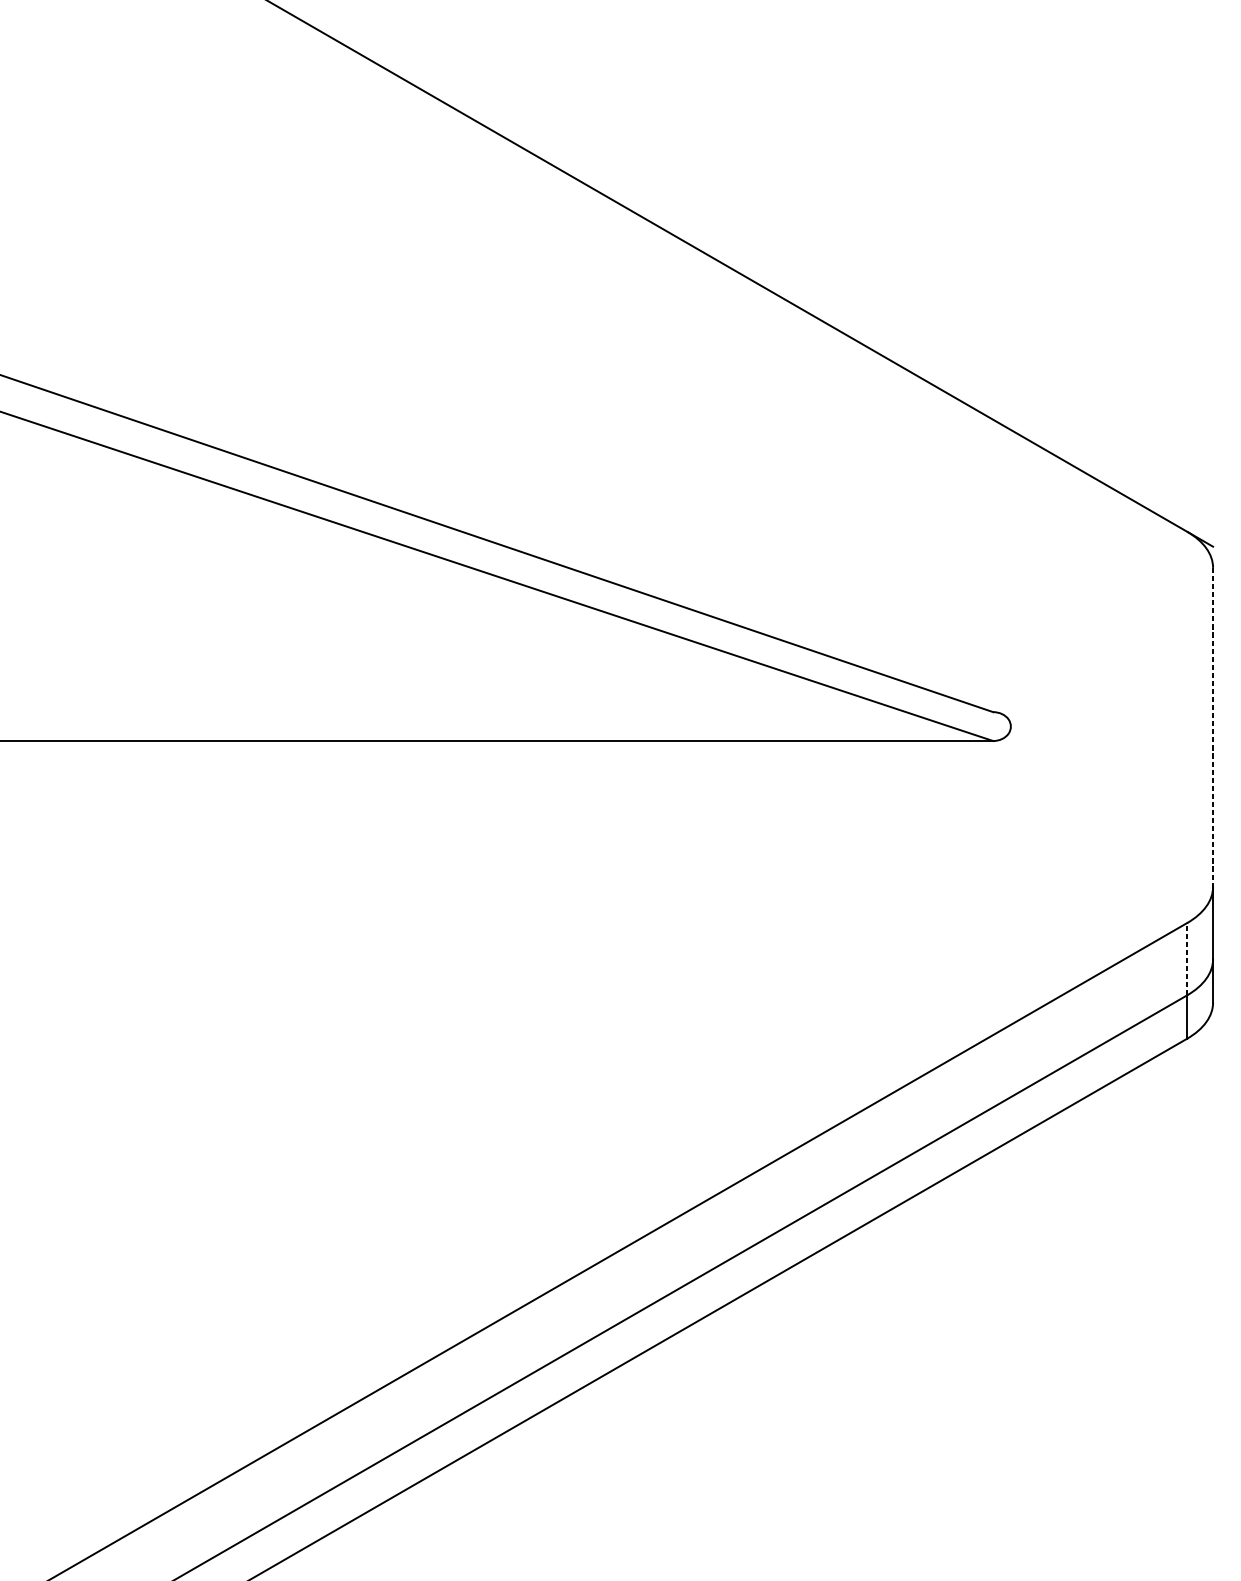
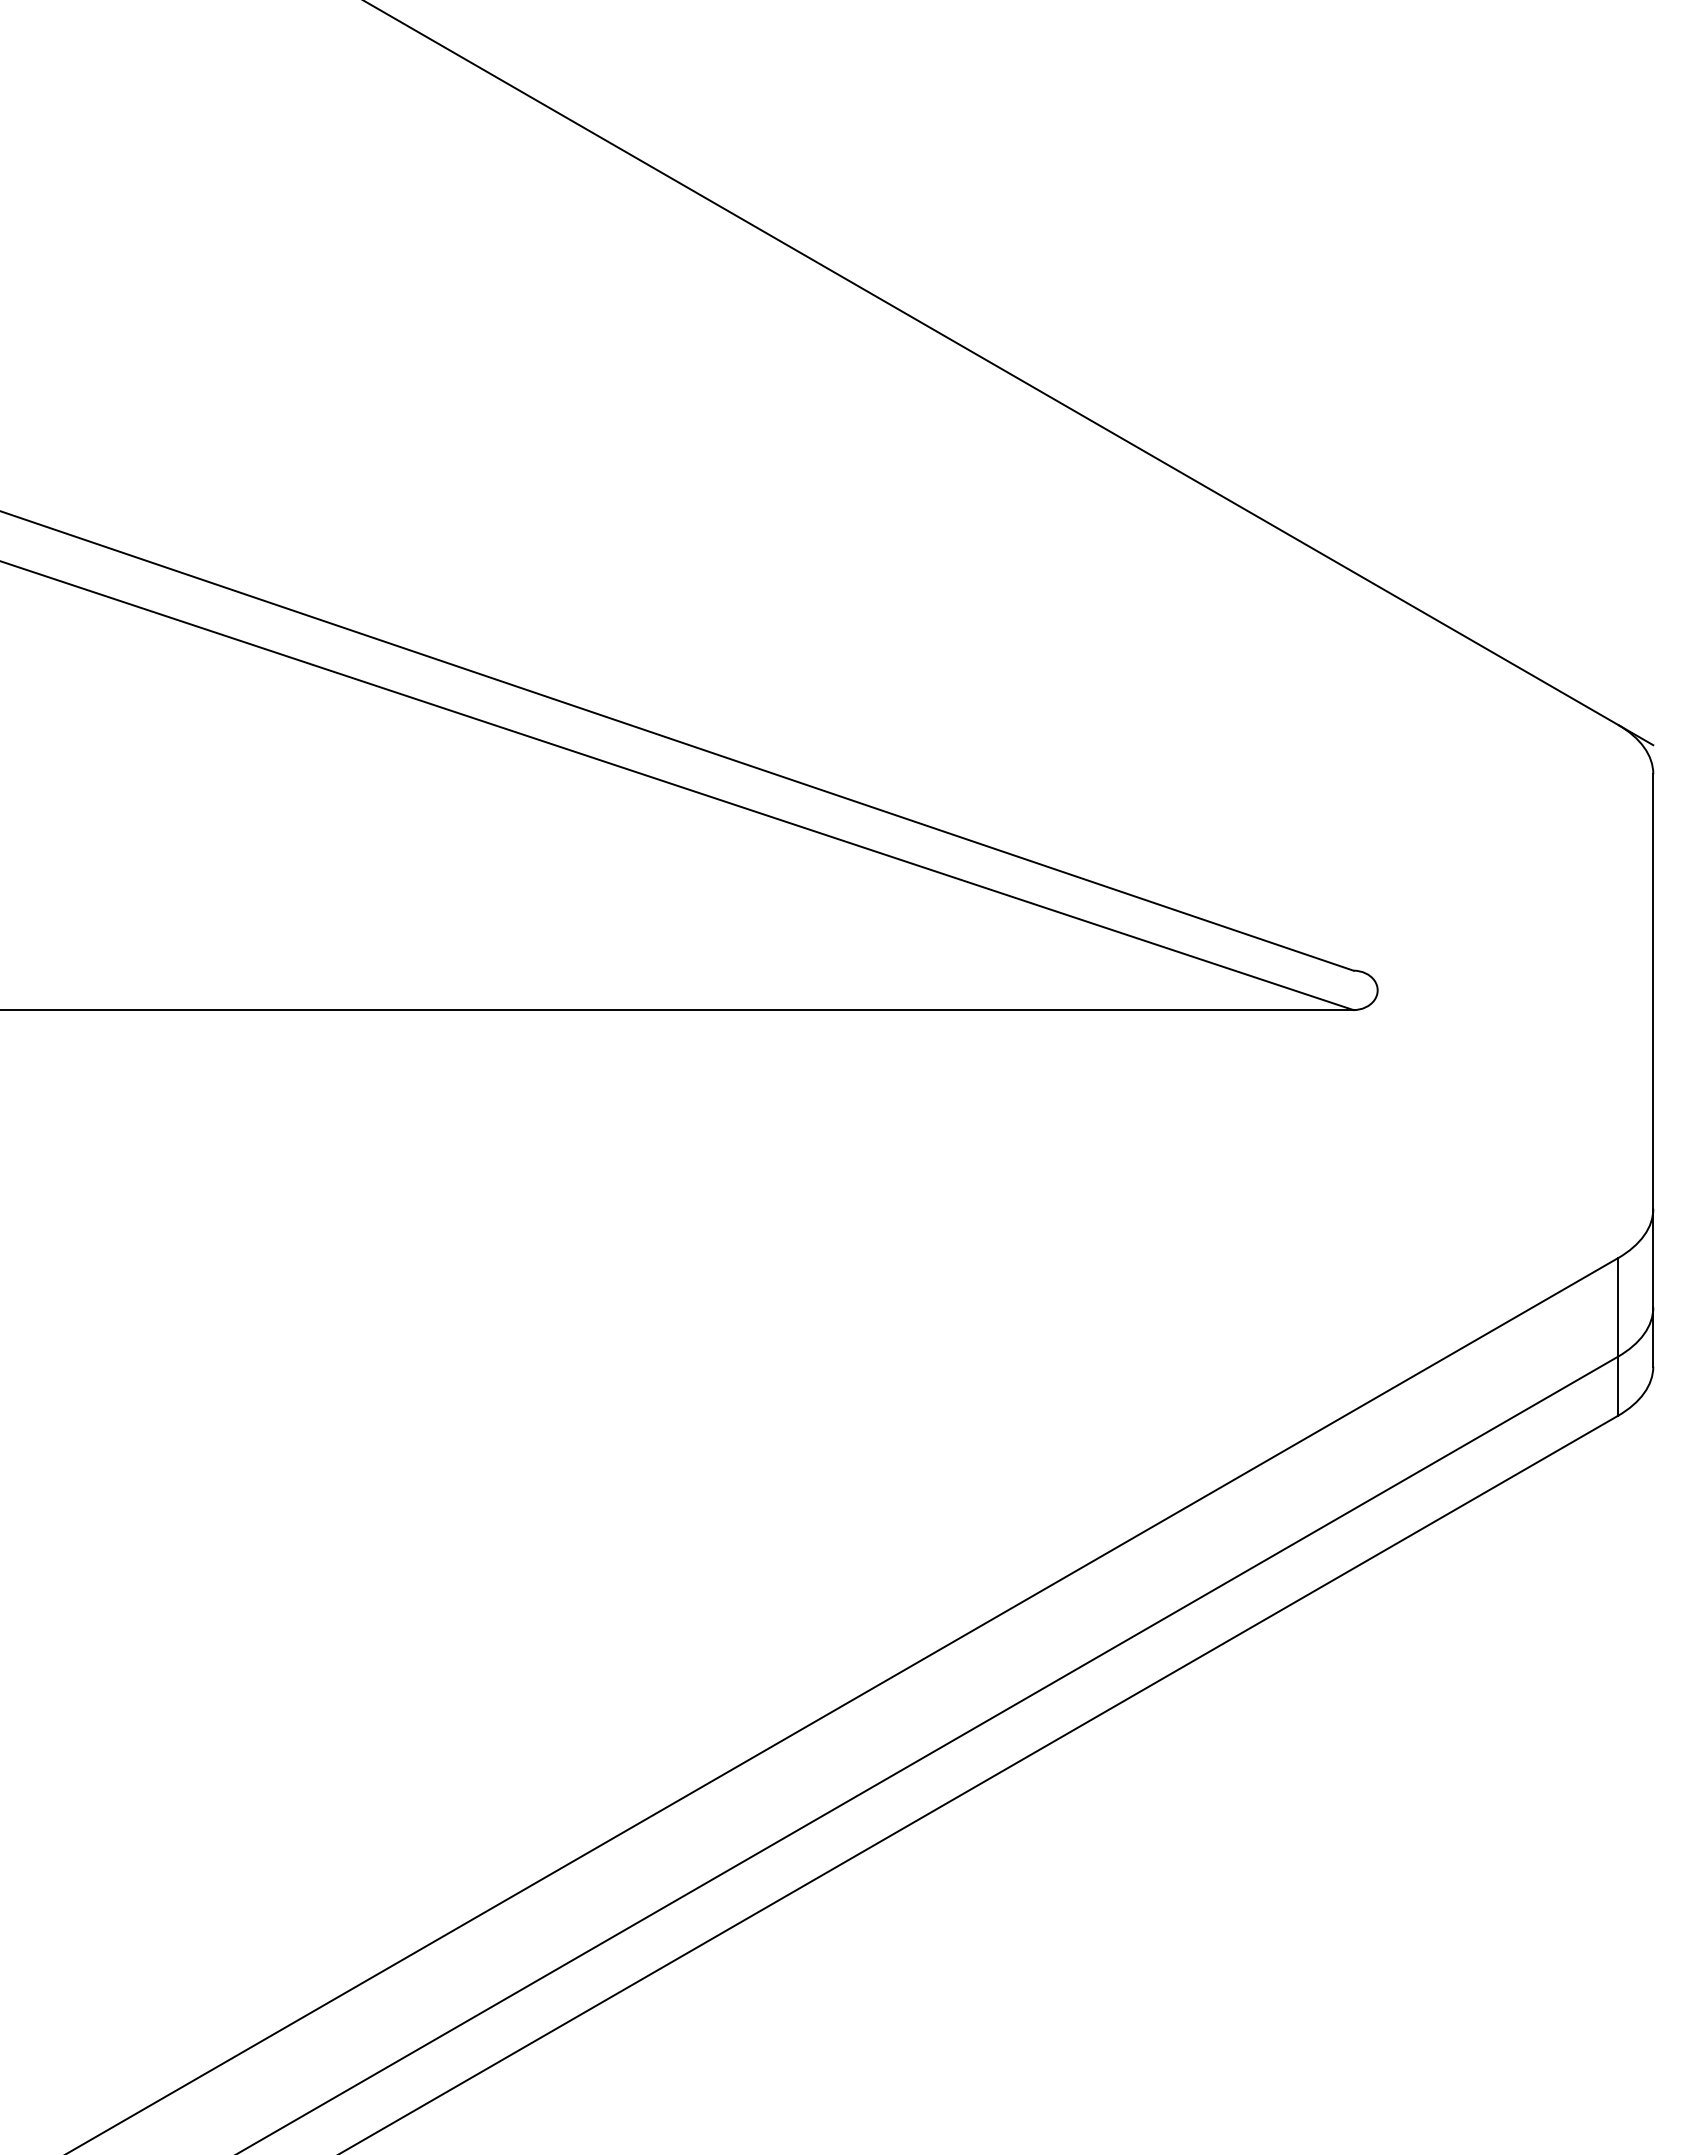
line: (1213, 727) -> (1653, 991), dashed -> solid
line: (1186, 958) -> (1617, 1306), dashed -> solid

